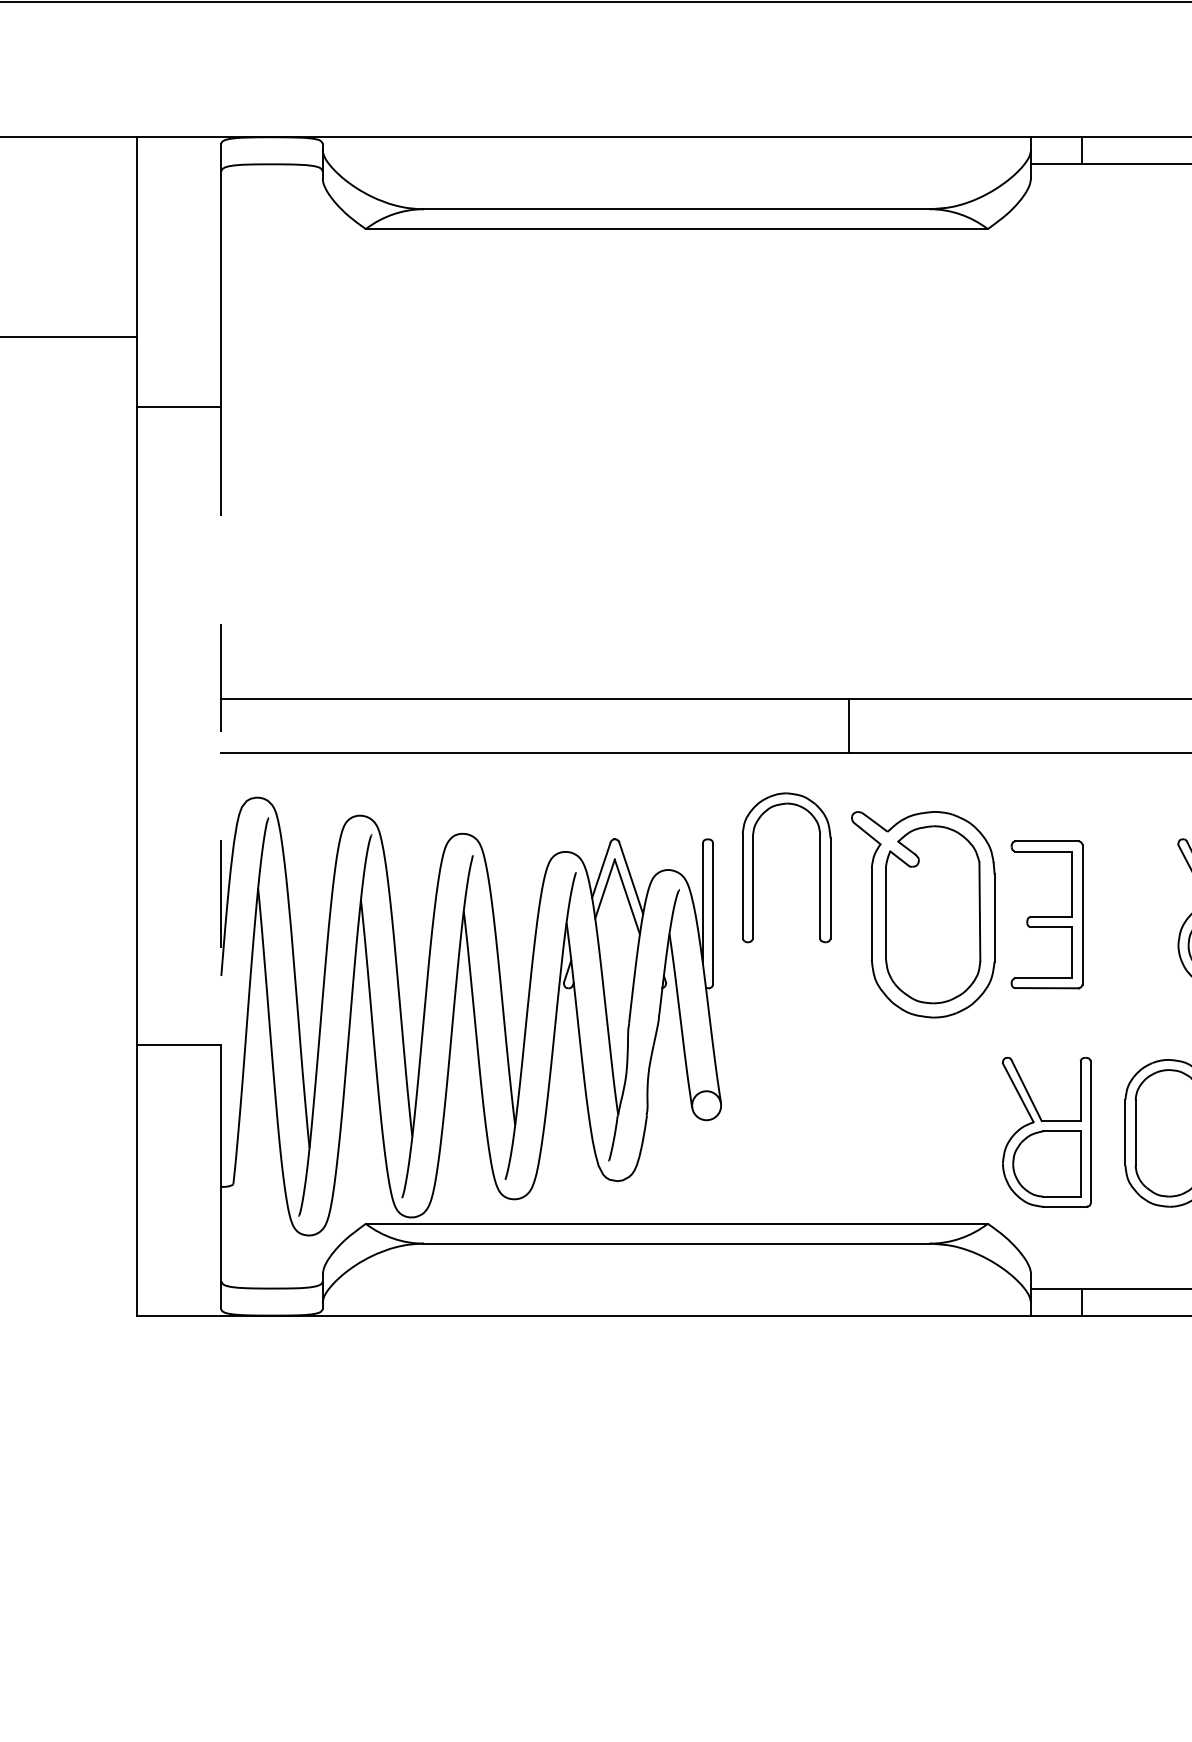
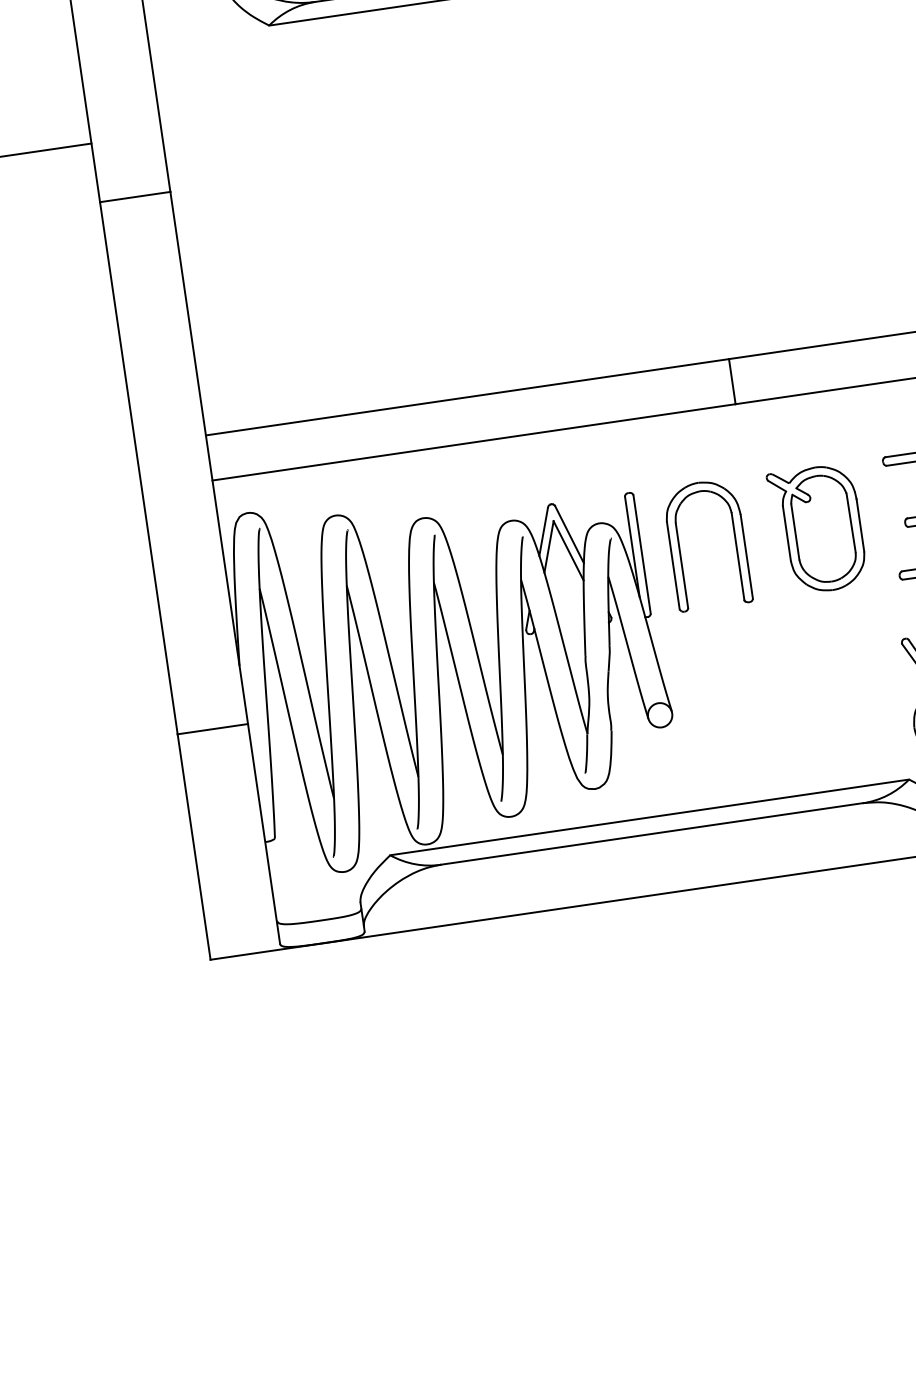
line: (221, 726) -> (209, 458), dashed -> solid
part: (753, 867) -> (680, 548), moved
part: (923, 914) -> (817, 529), size x0.71

